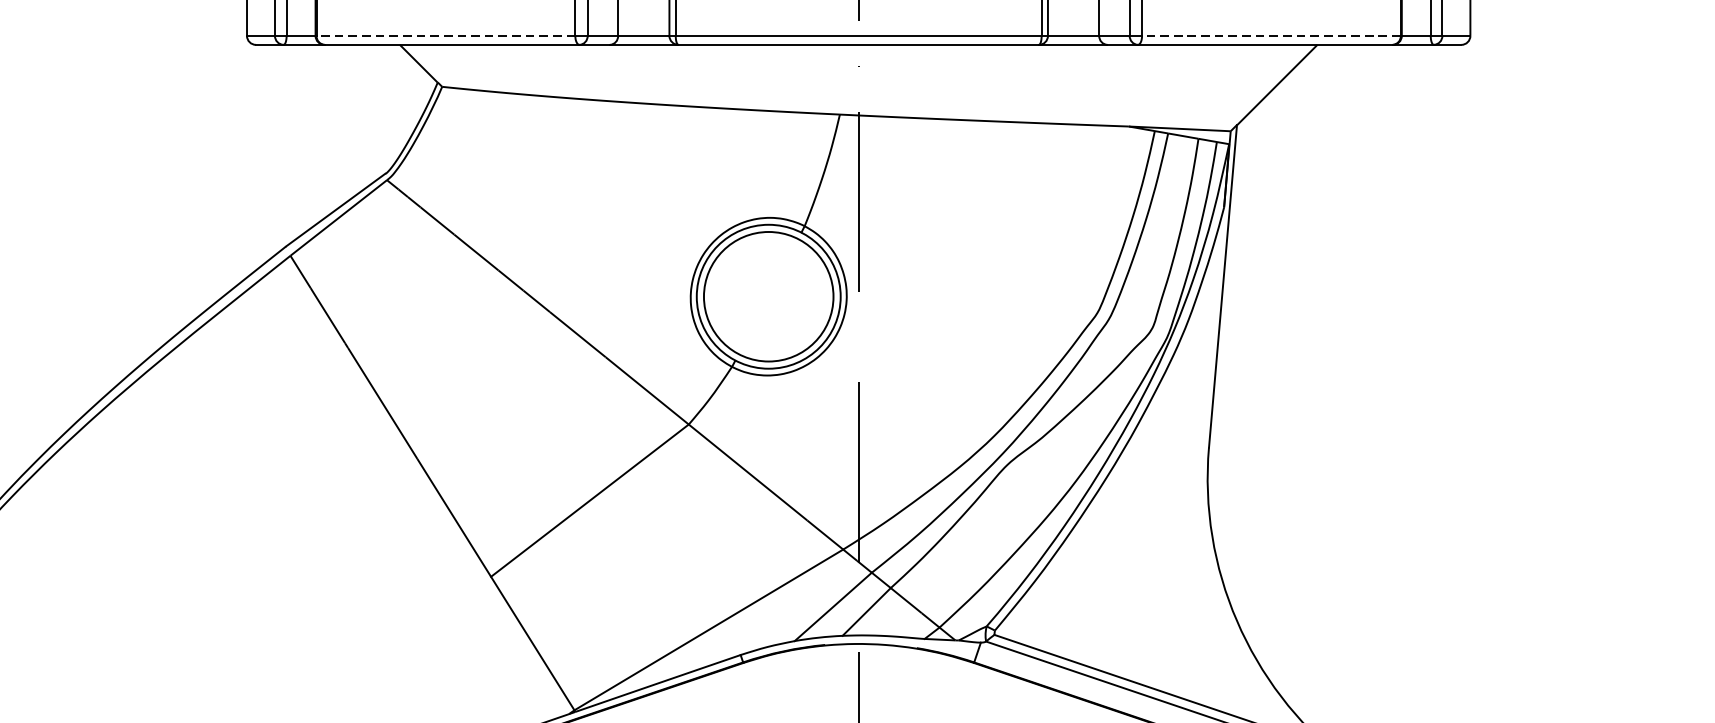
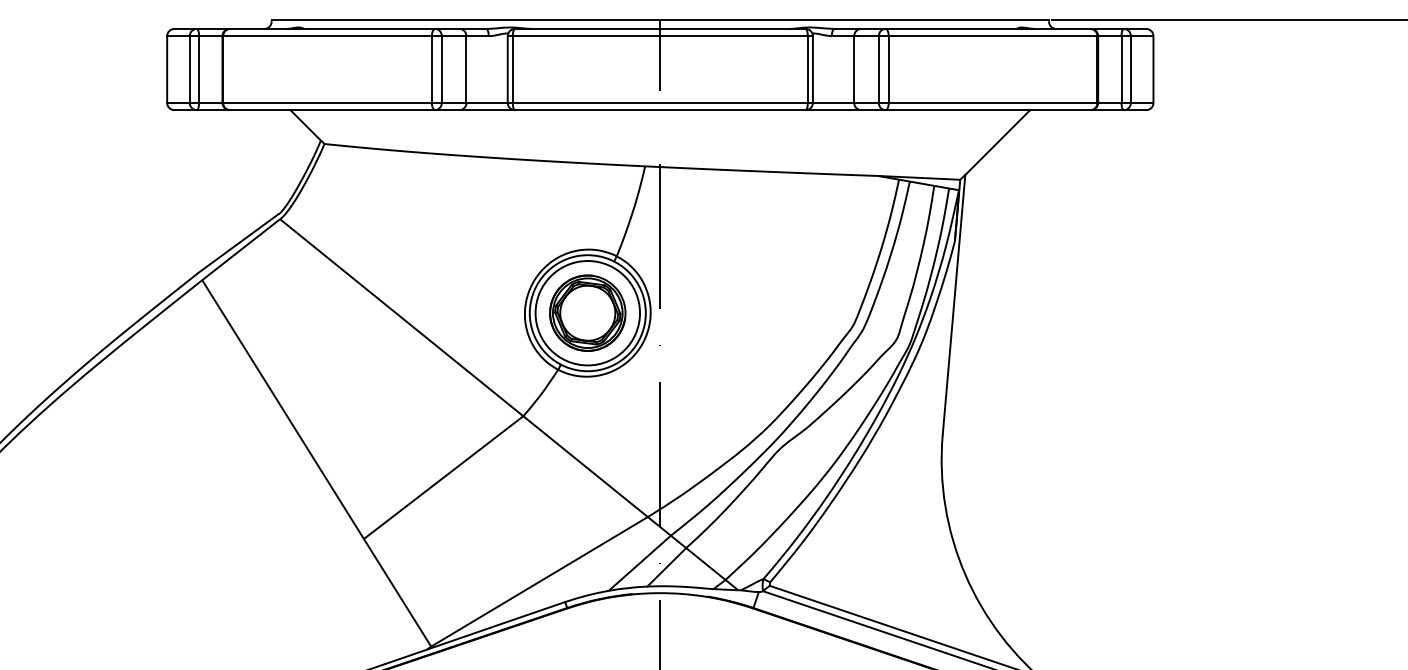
line: (445, 35) -> (327, 102), dashed -> solid
line: (1270, 35) -> (992, 102), dashed -> solid
part: (768, 295) -> (587, 312), added

